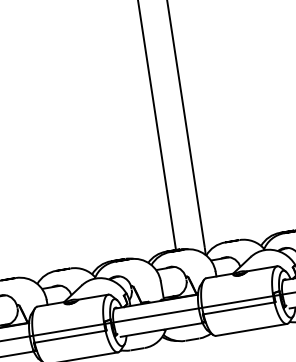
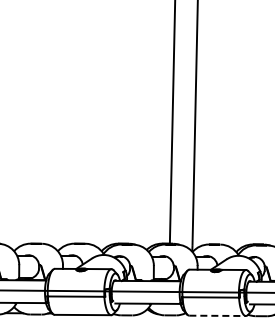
line: (252, 329) -> (218, 315), solid -> dashed

